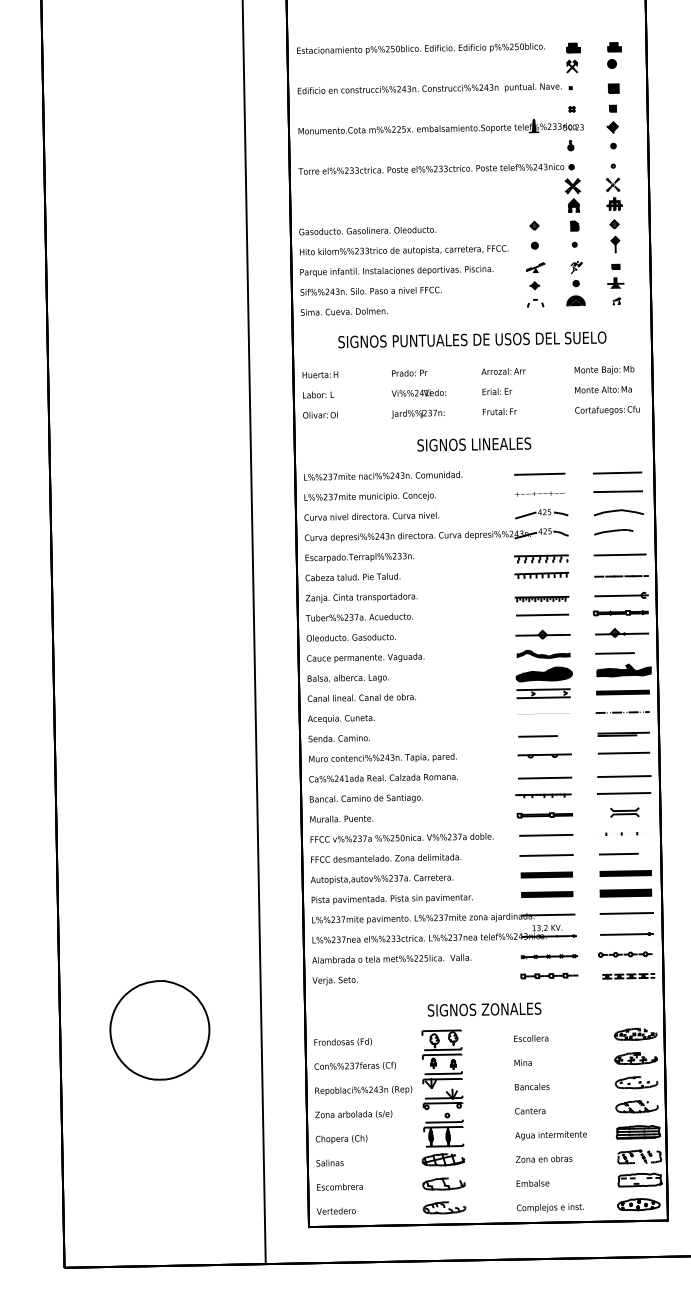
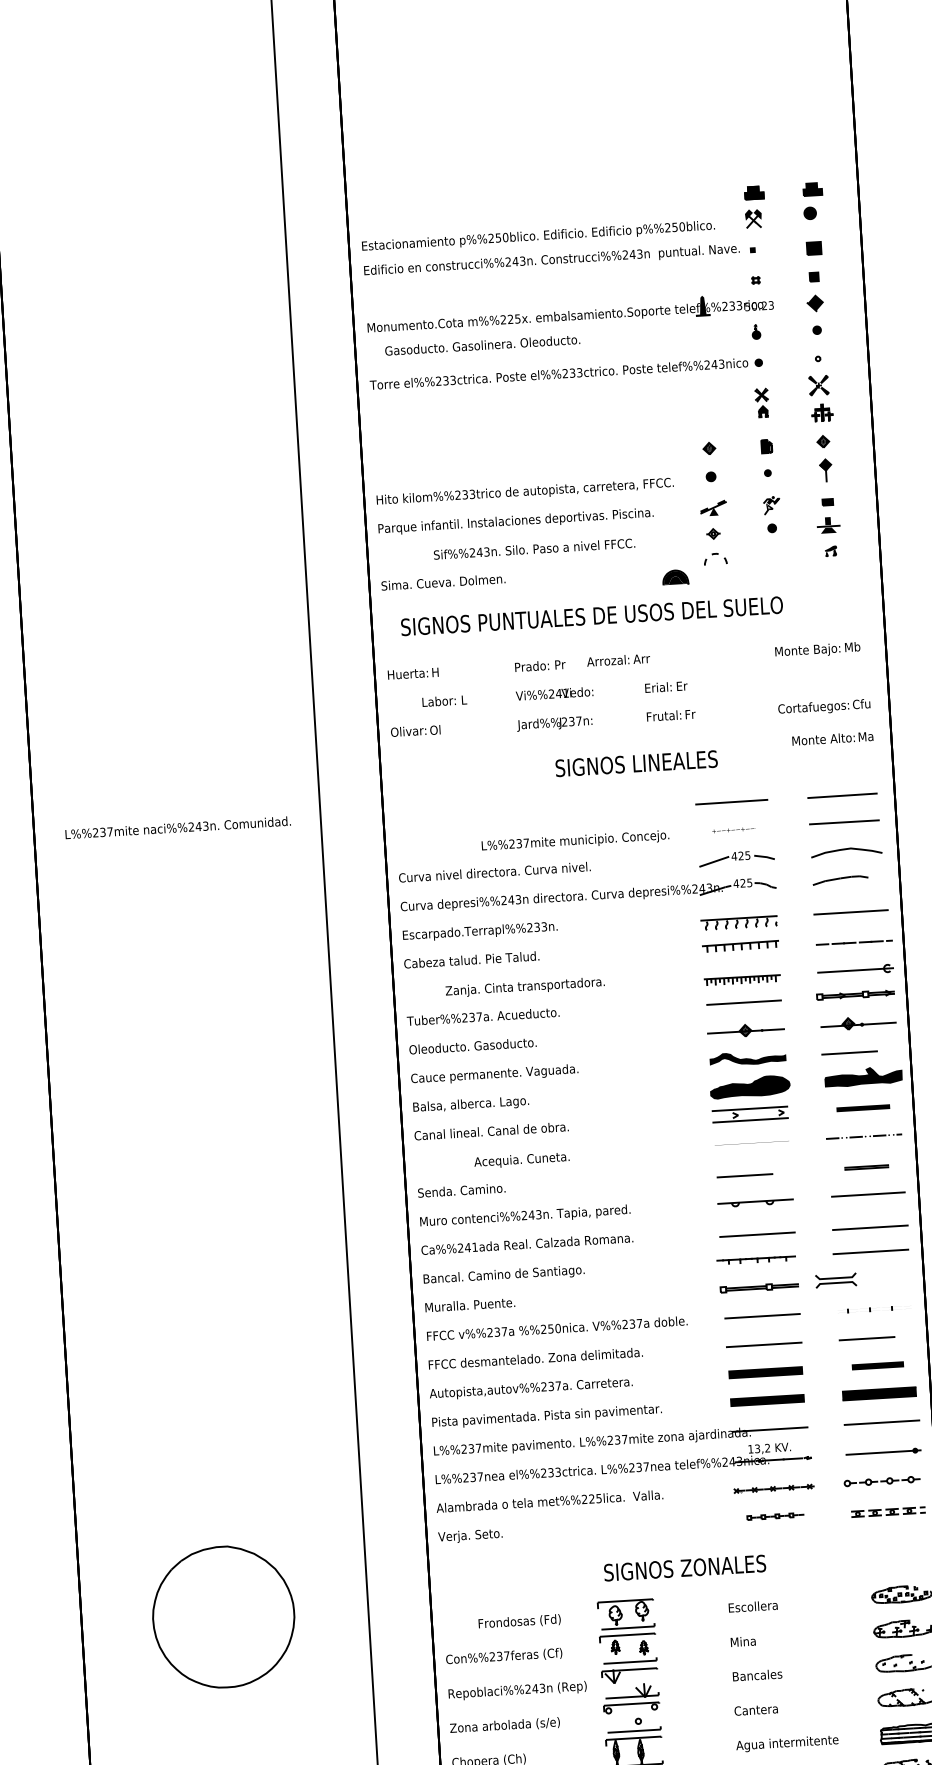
text: (420, 48) -> (537, 235), moved
part: (572, 195) -> (761, 403), size x0.6
text: (367, 230) -> (482, 344), moved
text: (370, 290) -> (533, 548), moved
part: (575, 300) -> (674, 576), moved
text: (472, 339) -> (592, 615), moved
text: (503, 371) -> (618, 660), moved
text: (603, 389) -> (832, 738), moved
text: (318, 394) -> (444, 700), moved
text: (383, 475) -> (178, 827), moved
part: (540, 493) -> (733, 829), size x0.6
text: (369, 496) -> (574, 840), moved
text: (361, 597) -> (524, 986), moved
part: (622, 692) -> (862, 1108), size x0.7
text: (341, 719) -> (522, 1160), moved
part: (623, 733) -> (866, 1166), size x0.6
part: (624, 812) -> (835, 1280), moved
part: (625, 873) -> (877, 1365), size x0.7
part: (549, 975) -> (775, 1515), size x0.7
text: (342, 1041) -> (518, 1620), moved

